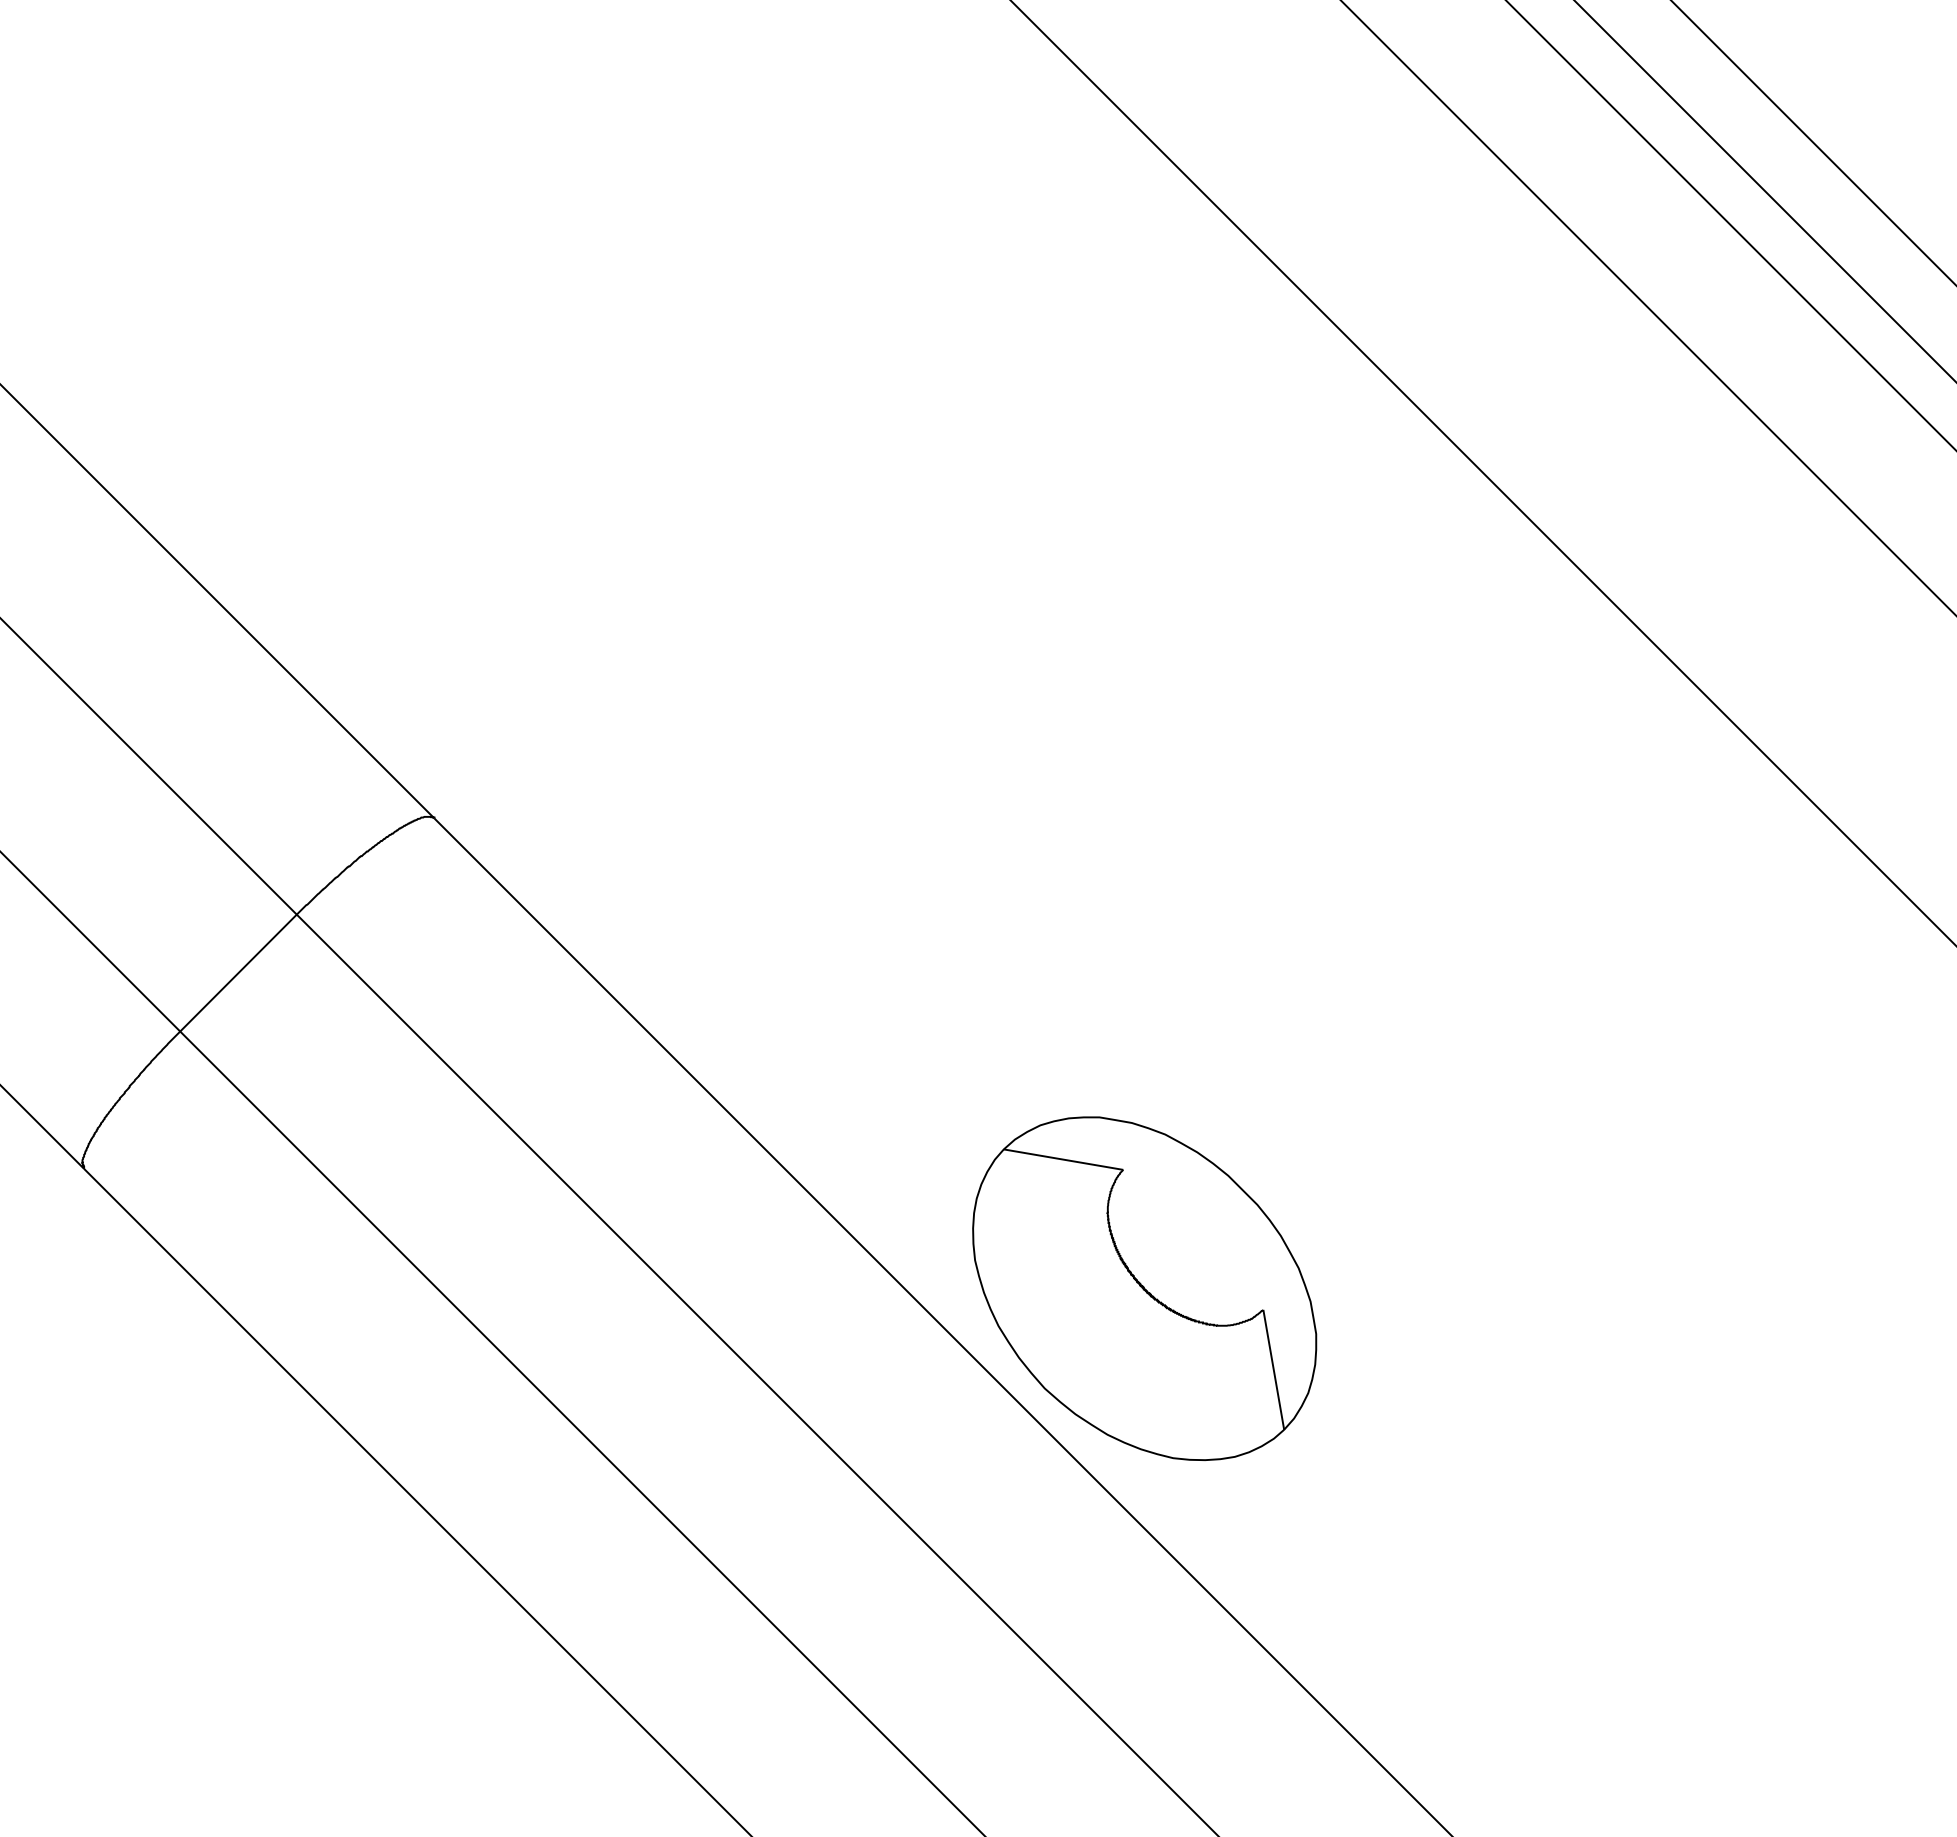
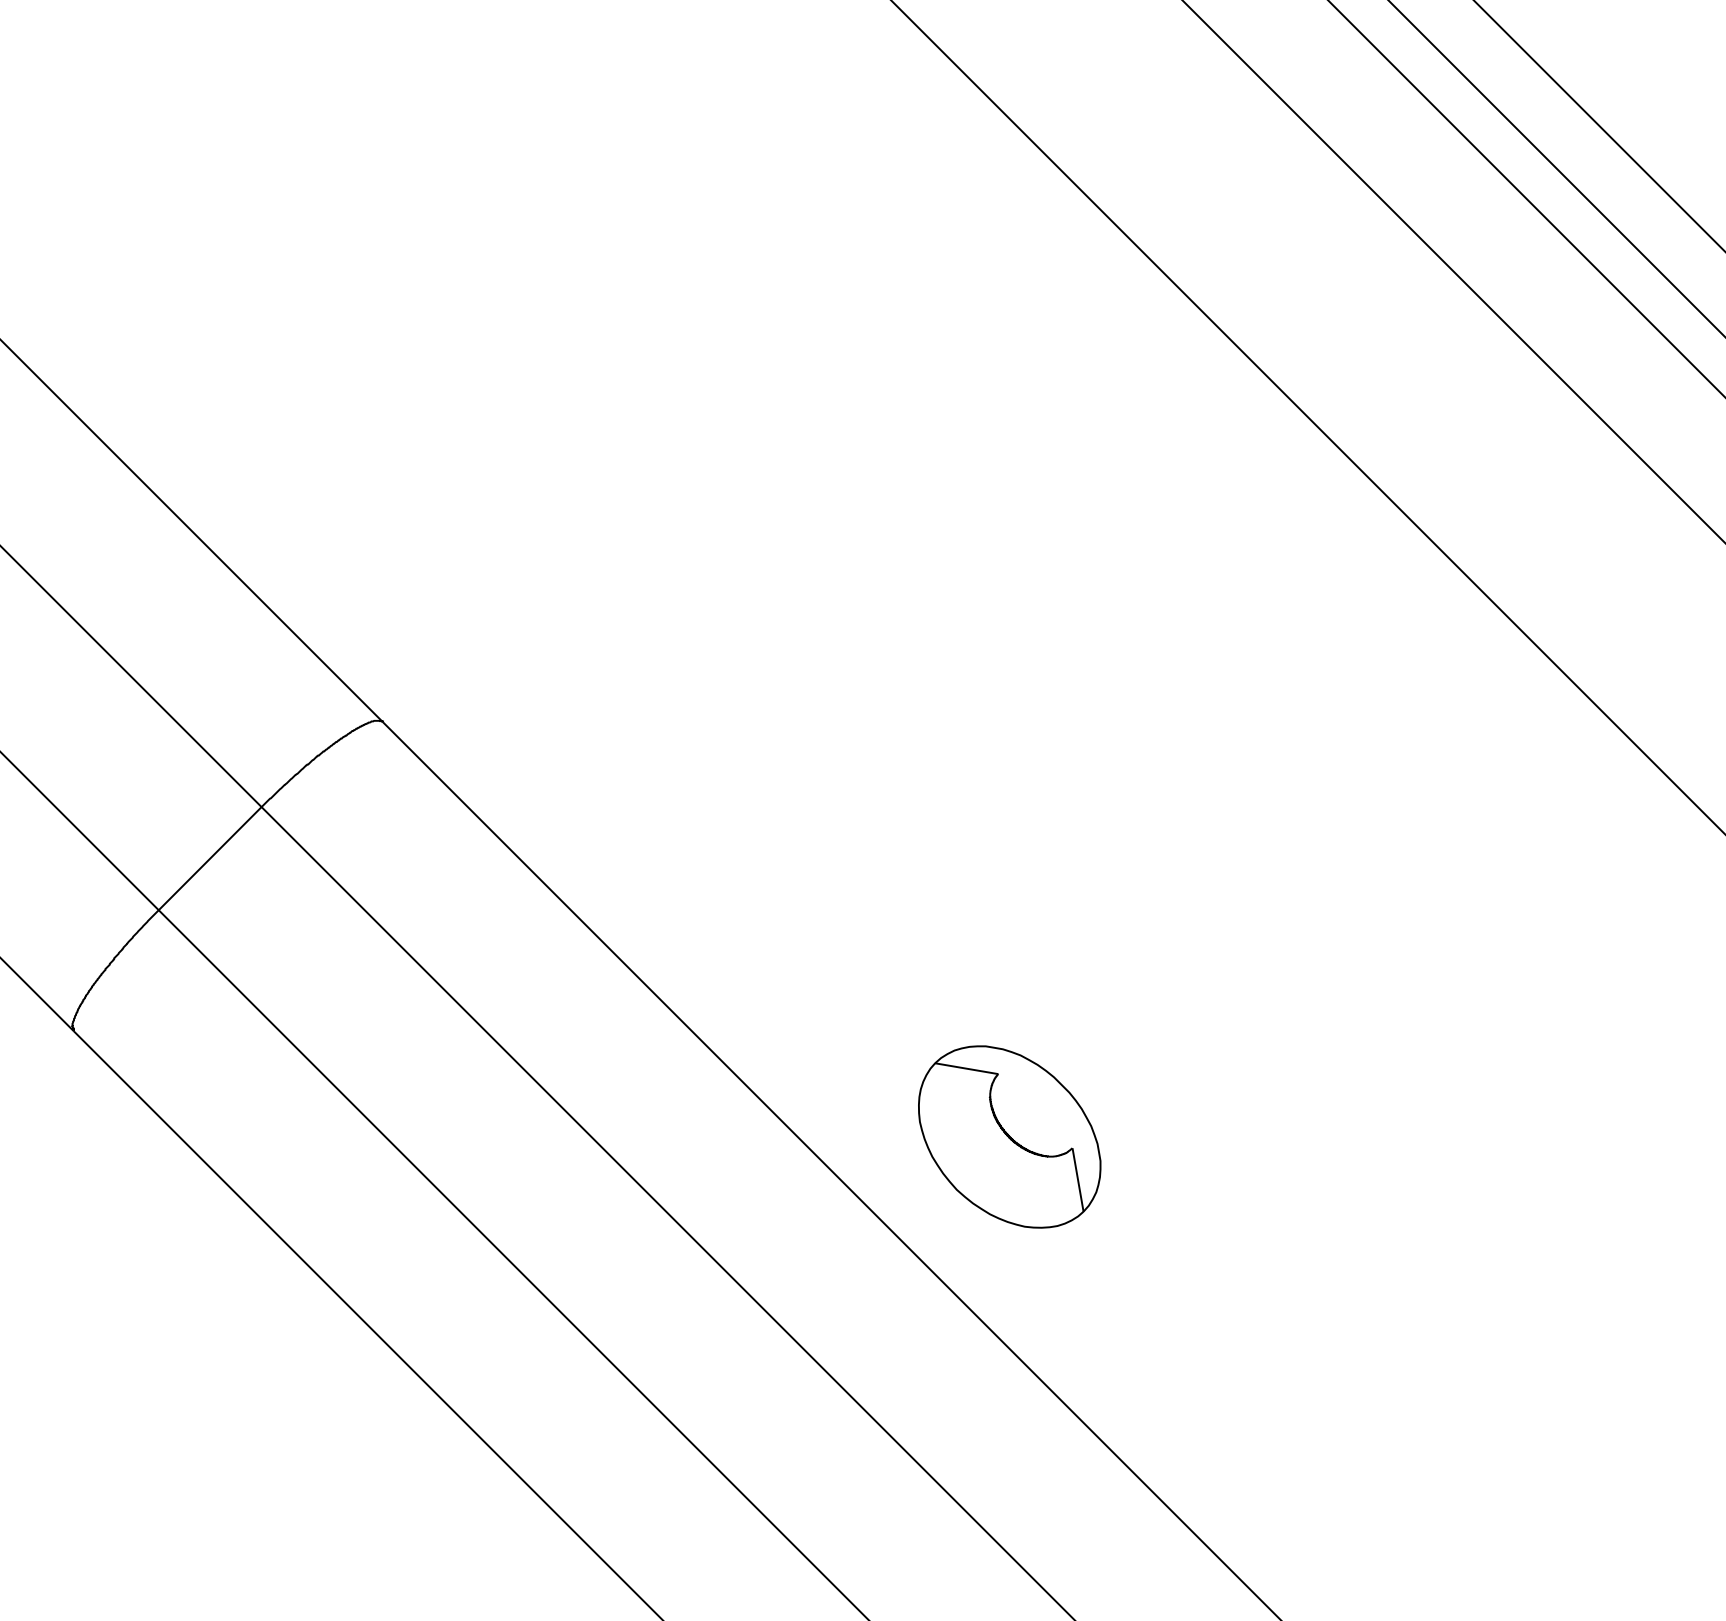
part: (1144, 1288) -> (1009, 1136), size x0.6

